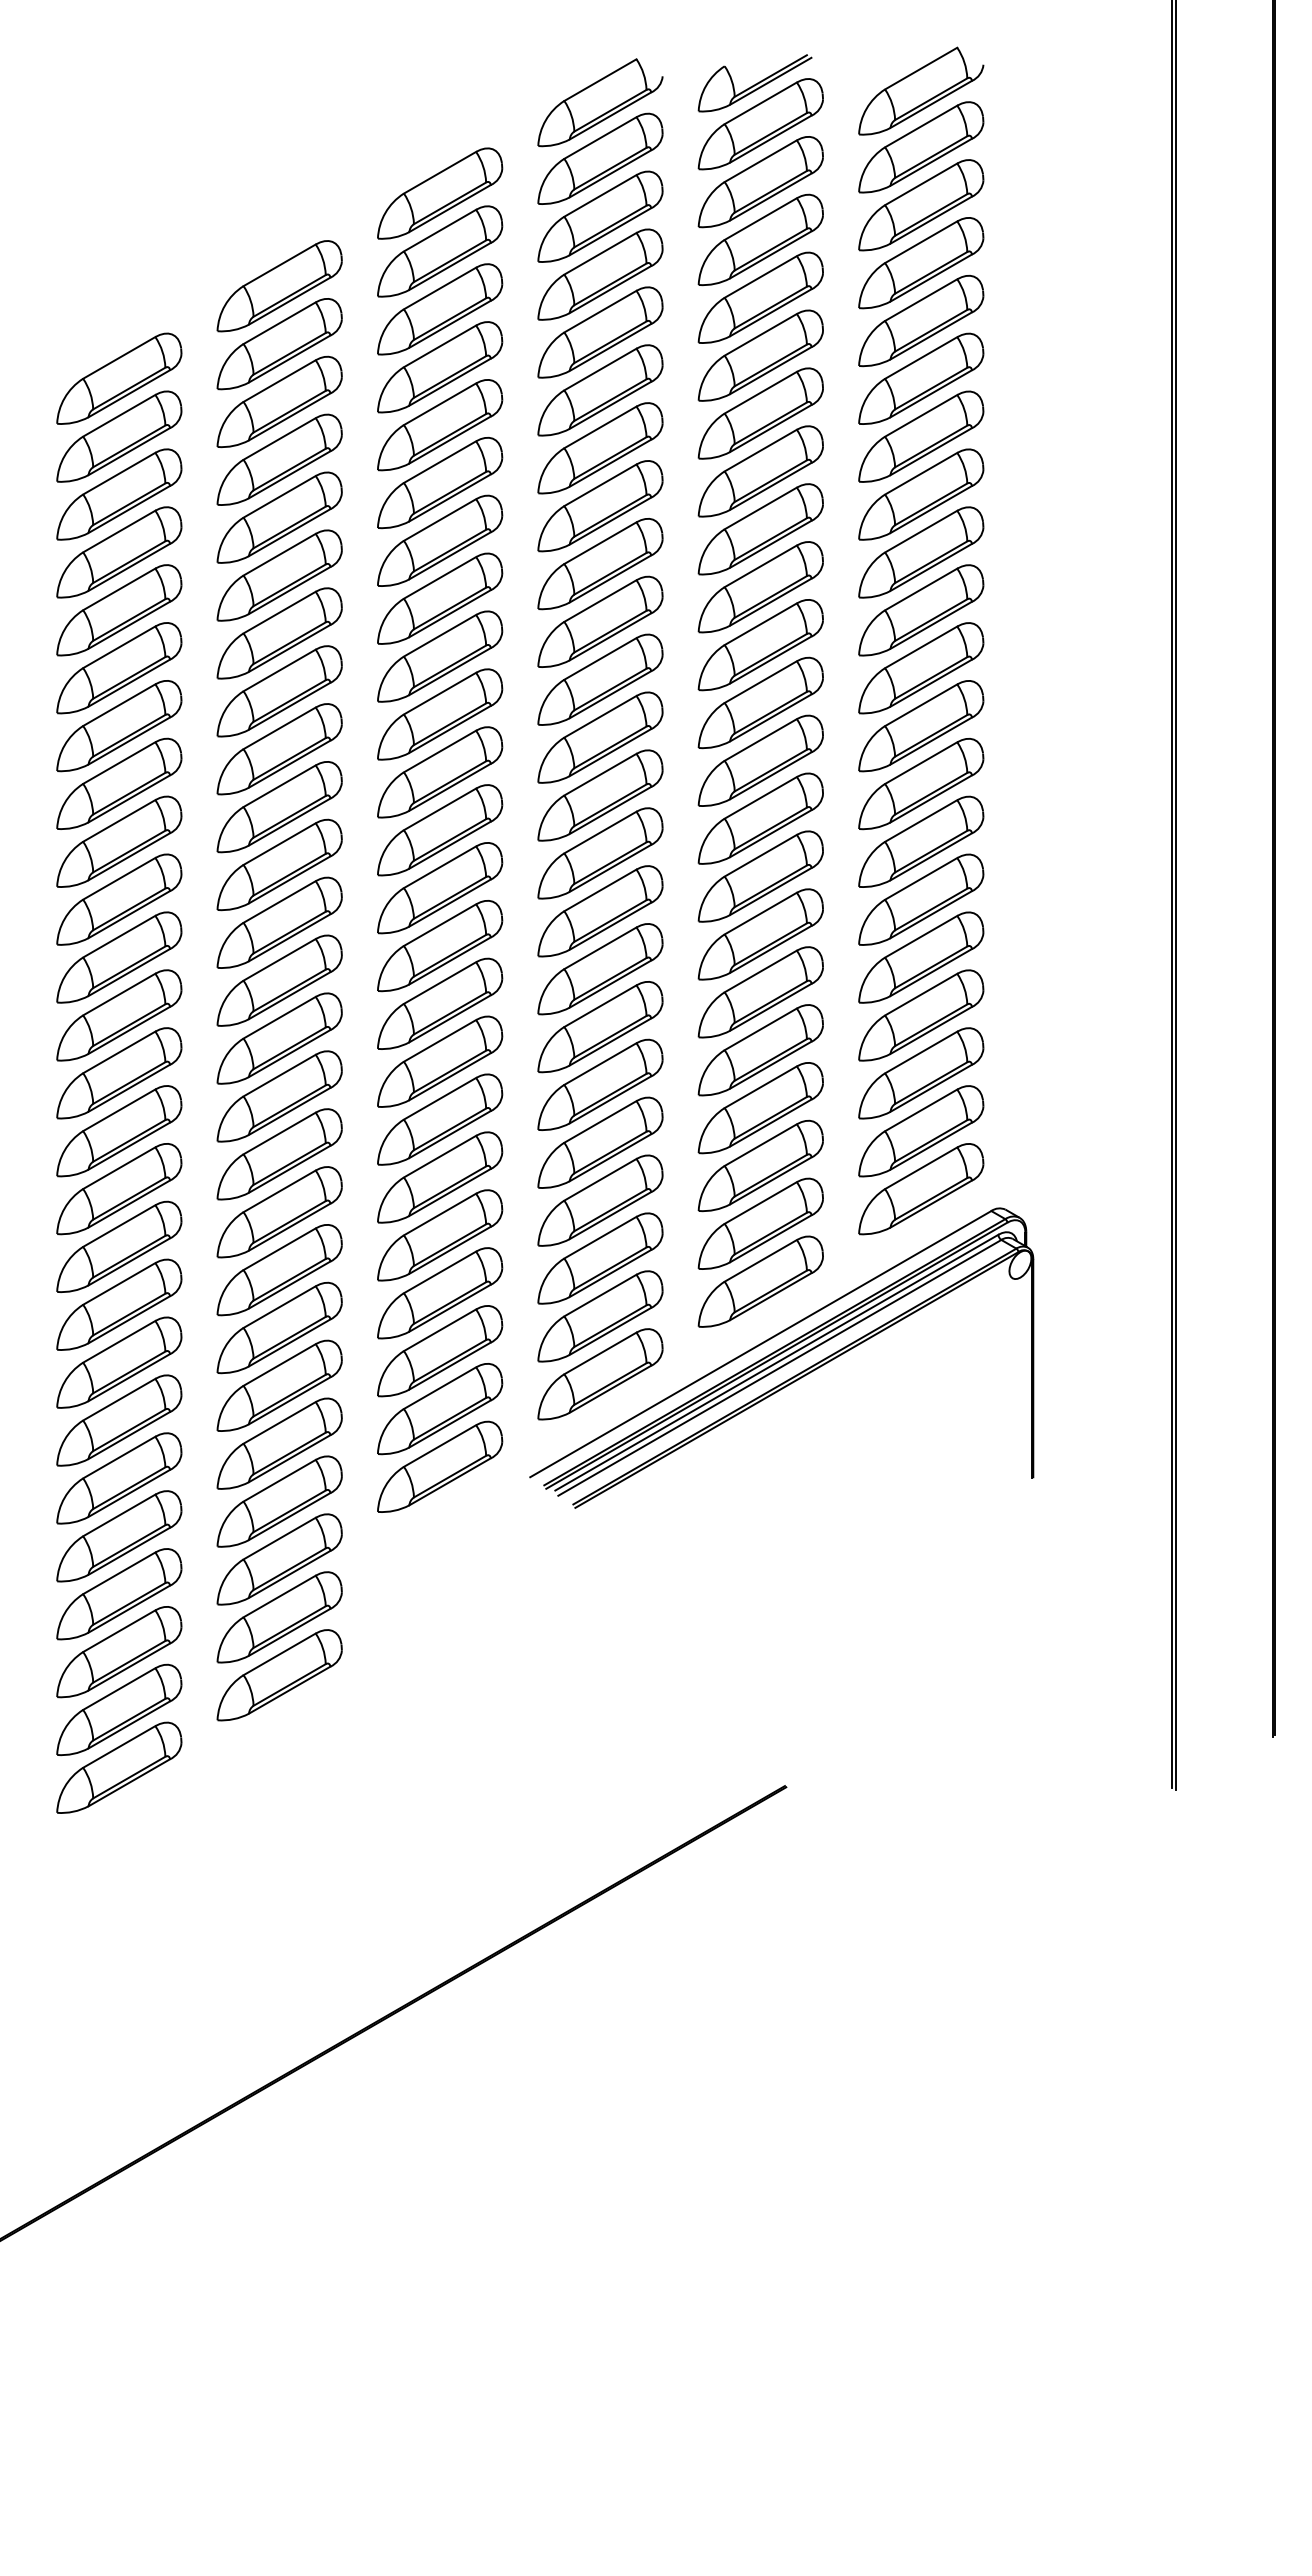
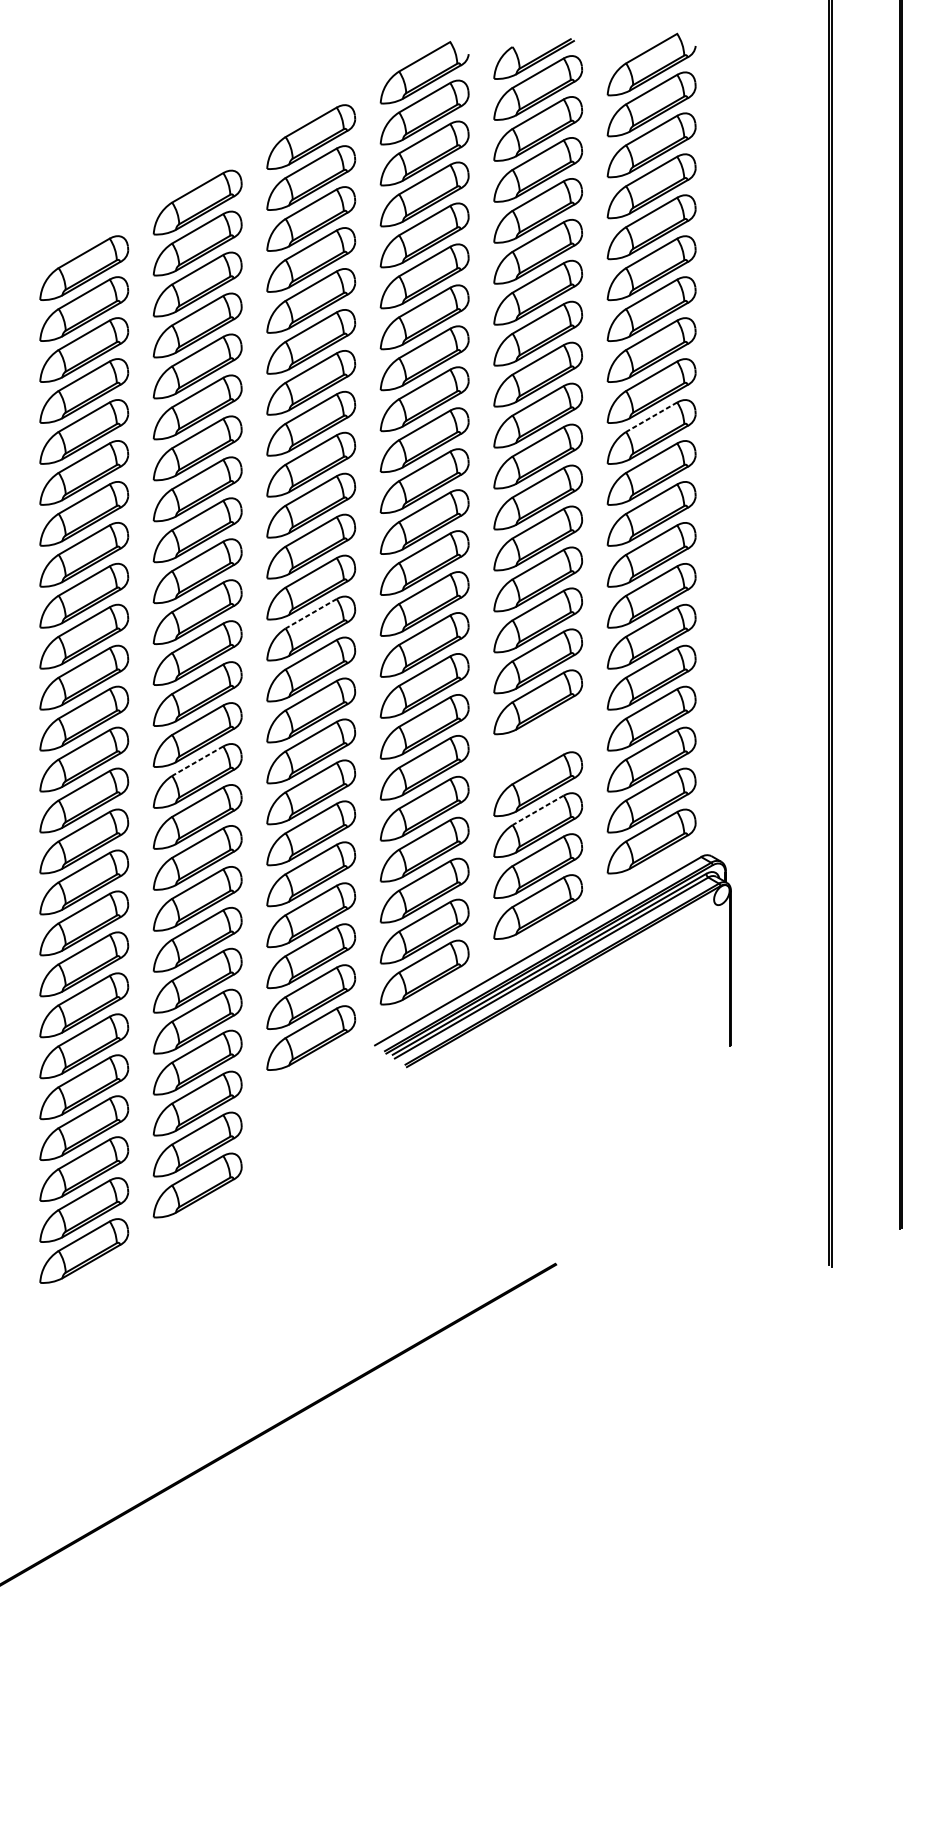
line: (921, 589) -> (651, 417), solid -> dashed
line: (440, 867) -> (311, 613), solid -> dashed
part: (760, 1050) -> (537, 743), removed
line: (279, 1075) -> (197, 761), solid -> dashed
line: (760, 1145) -> (537, 810), solid -> dashed

